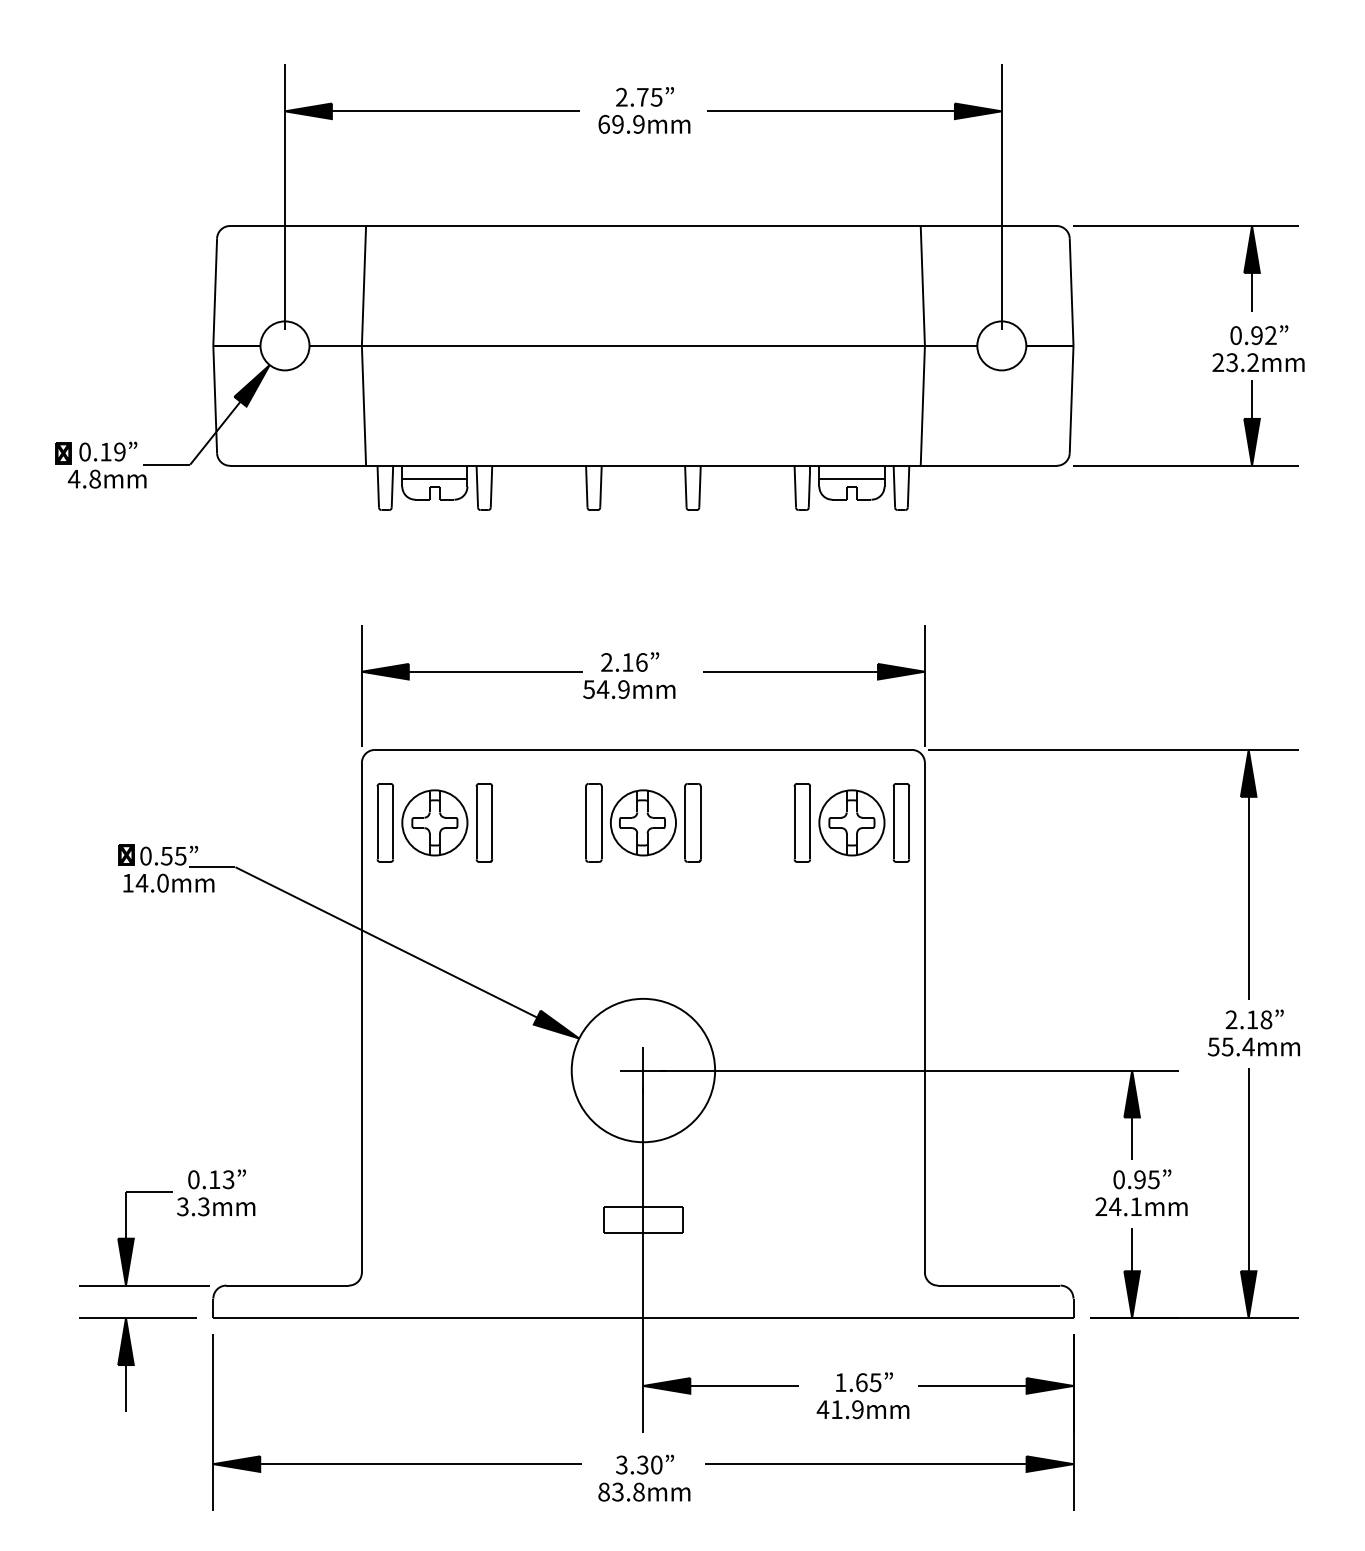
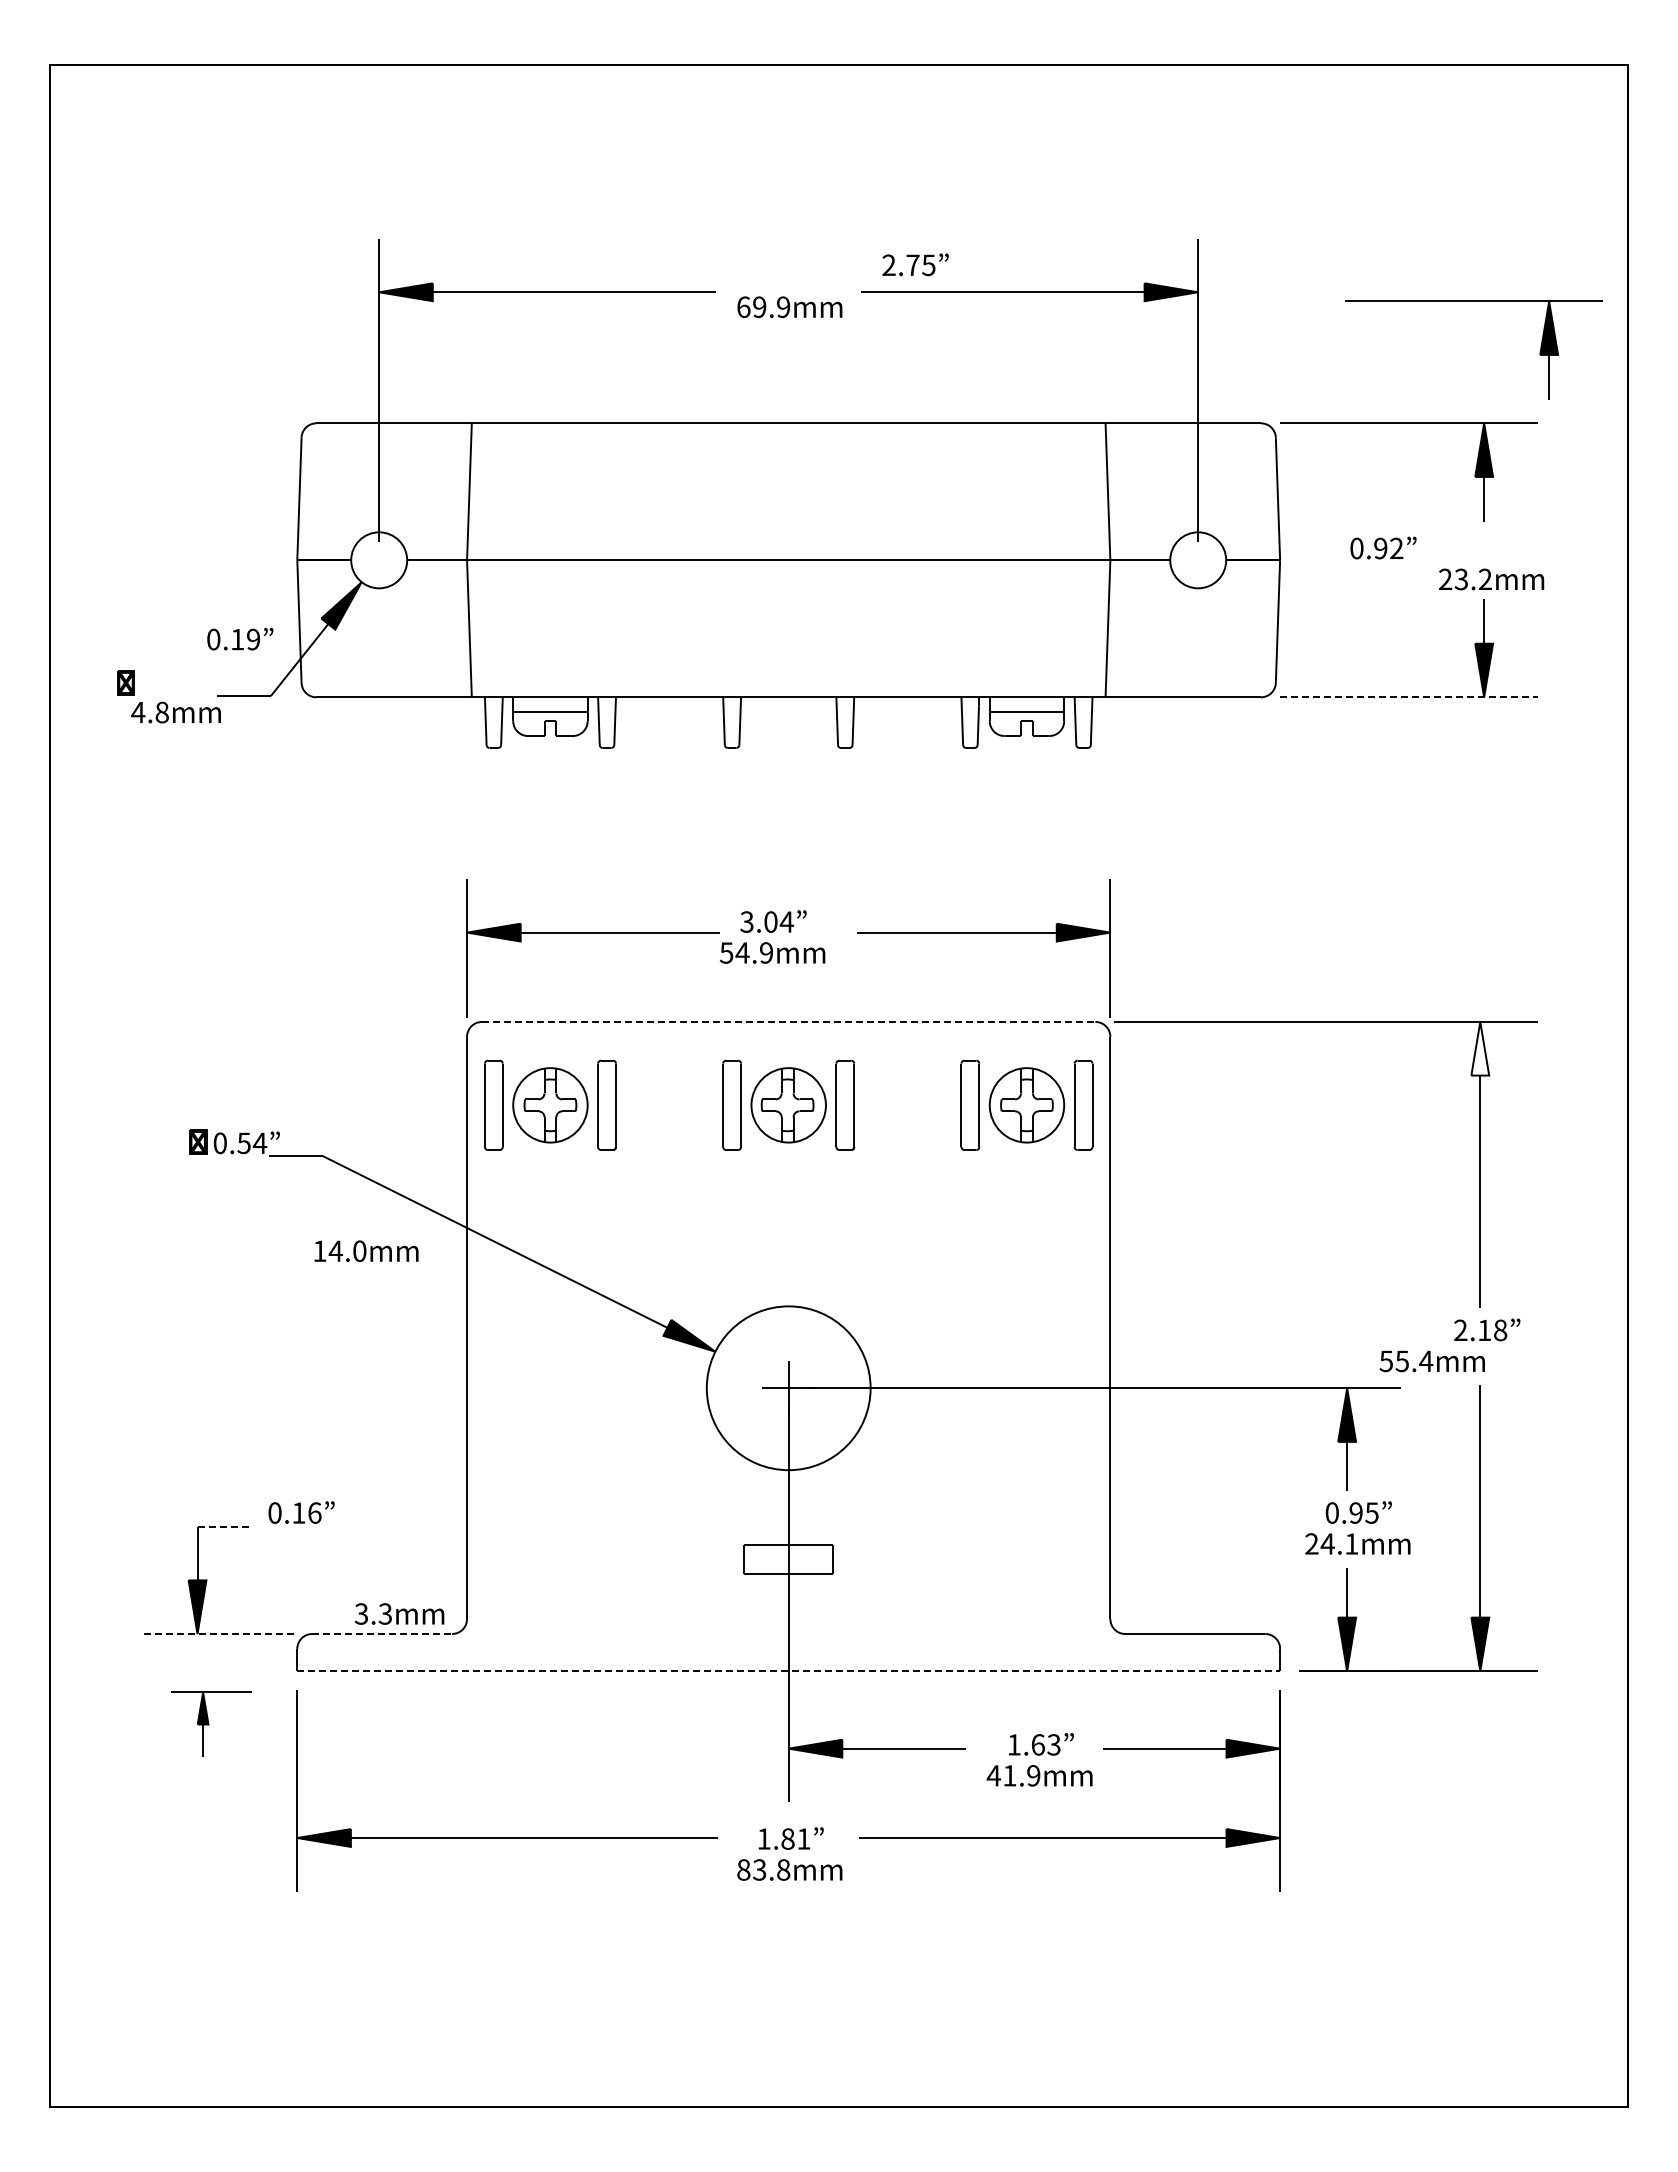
text: (644, 96) -> (915, 264), moved
part: (1242, 119) -> (1473, 301), added
text: (1259, 334) -> (1383, 547), moved
text: (108, 451) -> (240, 638), moved
line: (1186, 465) -> (1409, 697), solid -> dashed
text: (623, 662) -> (766, 921), 2.16 -> 3.04
line: (643, 749) -> (788, 1021), solid -> dashed
fill: (1248, 773) -> (1480, 1048), removed
text: (180, 856) -> (259, 1143), 0.55 -> 0.54
text: (168, 883) -> (366, 1251), moved
text: (1253, 1047) -> (1431, 1361), moved
text: (228, 1179) -> (314, 1512), 0.13 -> 0.16
line: (149, 1191) -> (224, 1526), solid -> dashed
text: (216, 1206) -> (399, 1613), moved
line: (144, 1286) -> (218, 1634), solid -> dashed
line: (287, 1286) -> (382, 1634), solid -> dashed
line: (644, 1318) -> (789, 1671), solid -> dashed
part: (138, 1363) -> (211, 1723), size x0.6
text: (875, 1382) -> (1053, 1744), 1.65 -> 1.63
text: (638, 1464) -> (783, 1838), 3.30 -> 1.81

